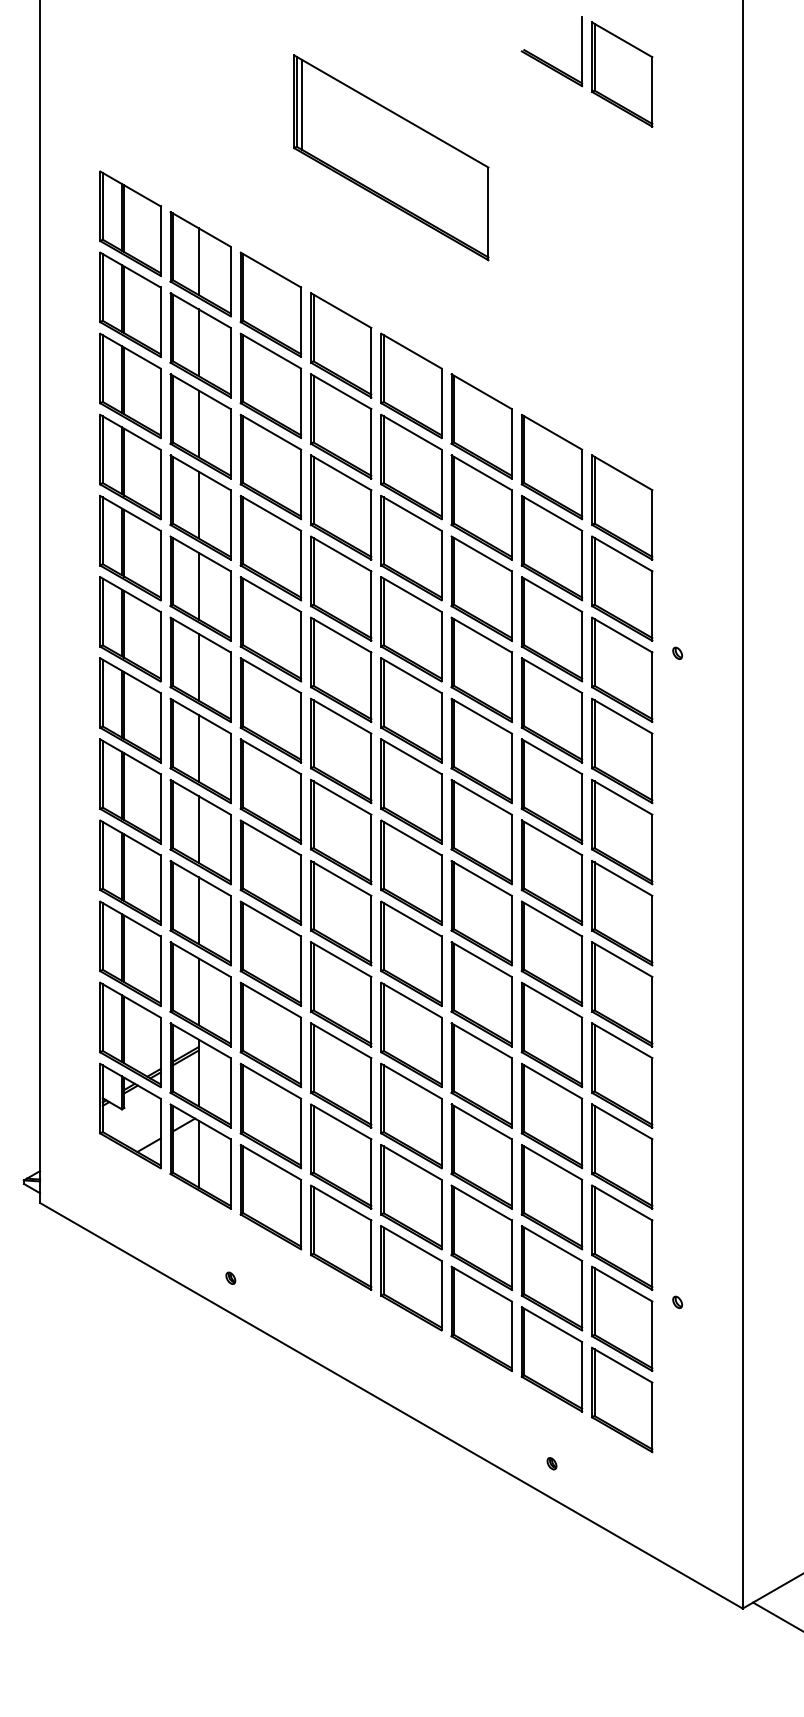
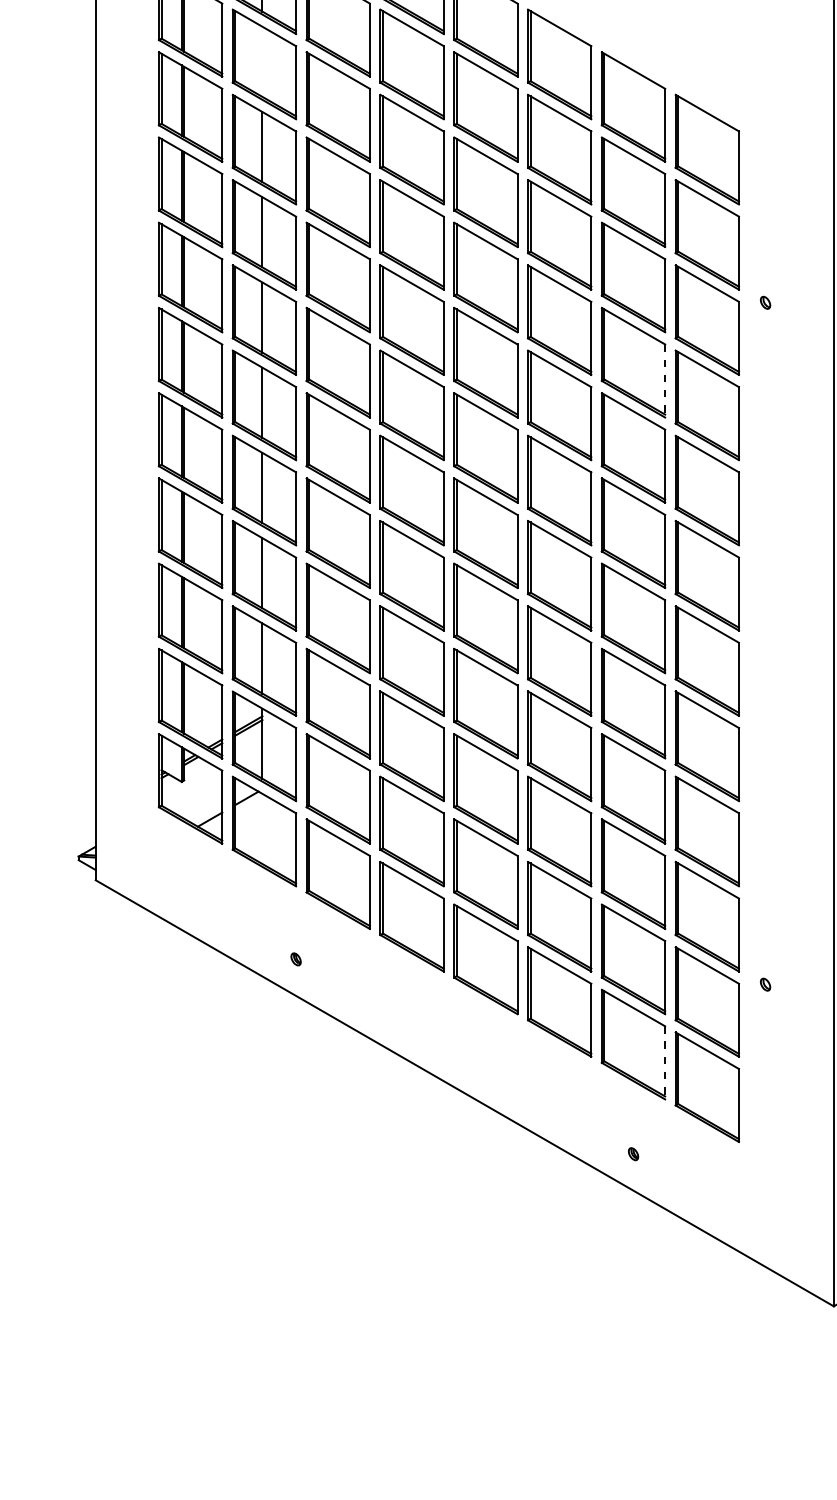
line: (198, 423) -> (262, 61), removed
line: (582, 727) -> (665, 380), solid -> dashed
line: (198, 1153) -> (262, 828), removed
line: (582, 1376) -> (665, 1062), solid -> dashed

